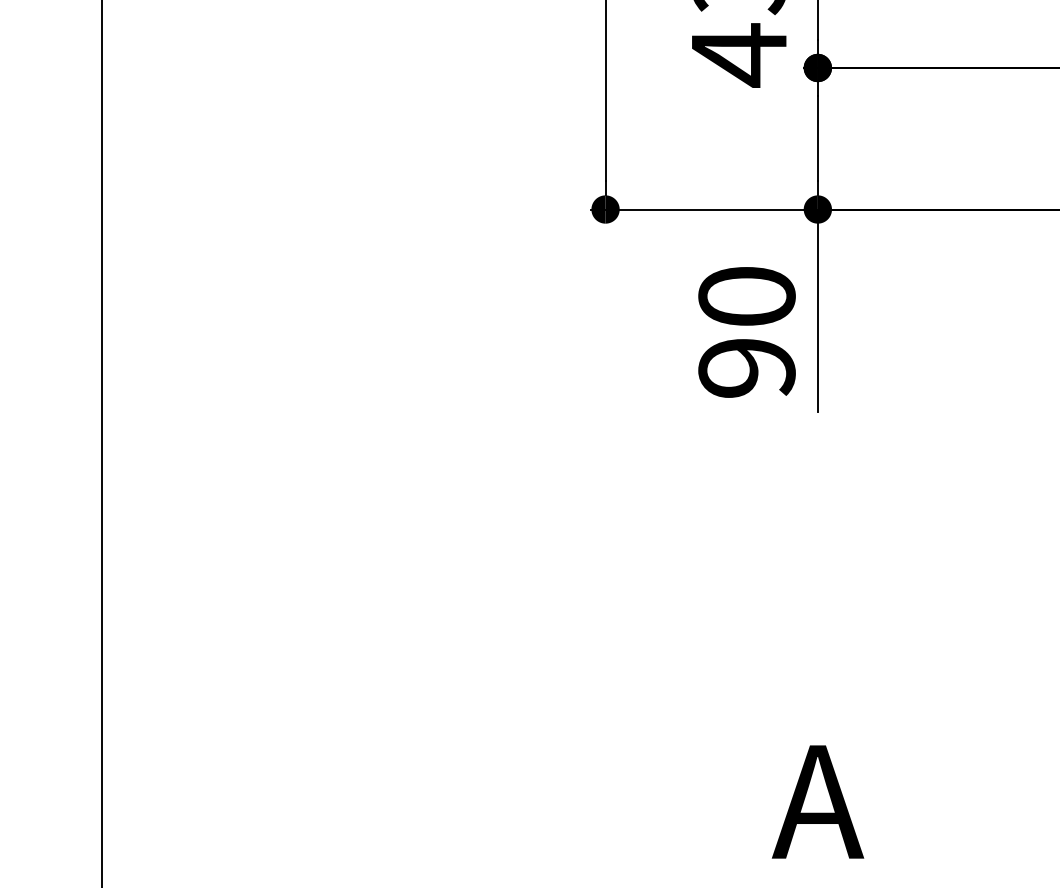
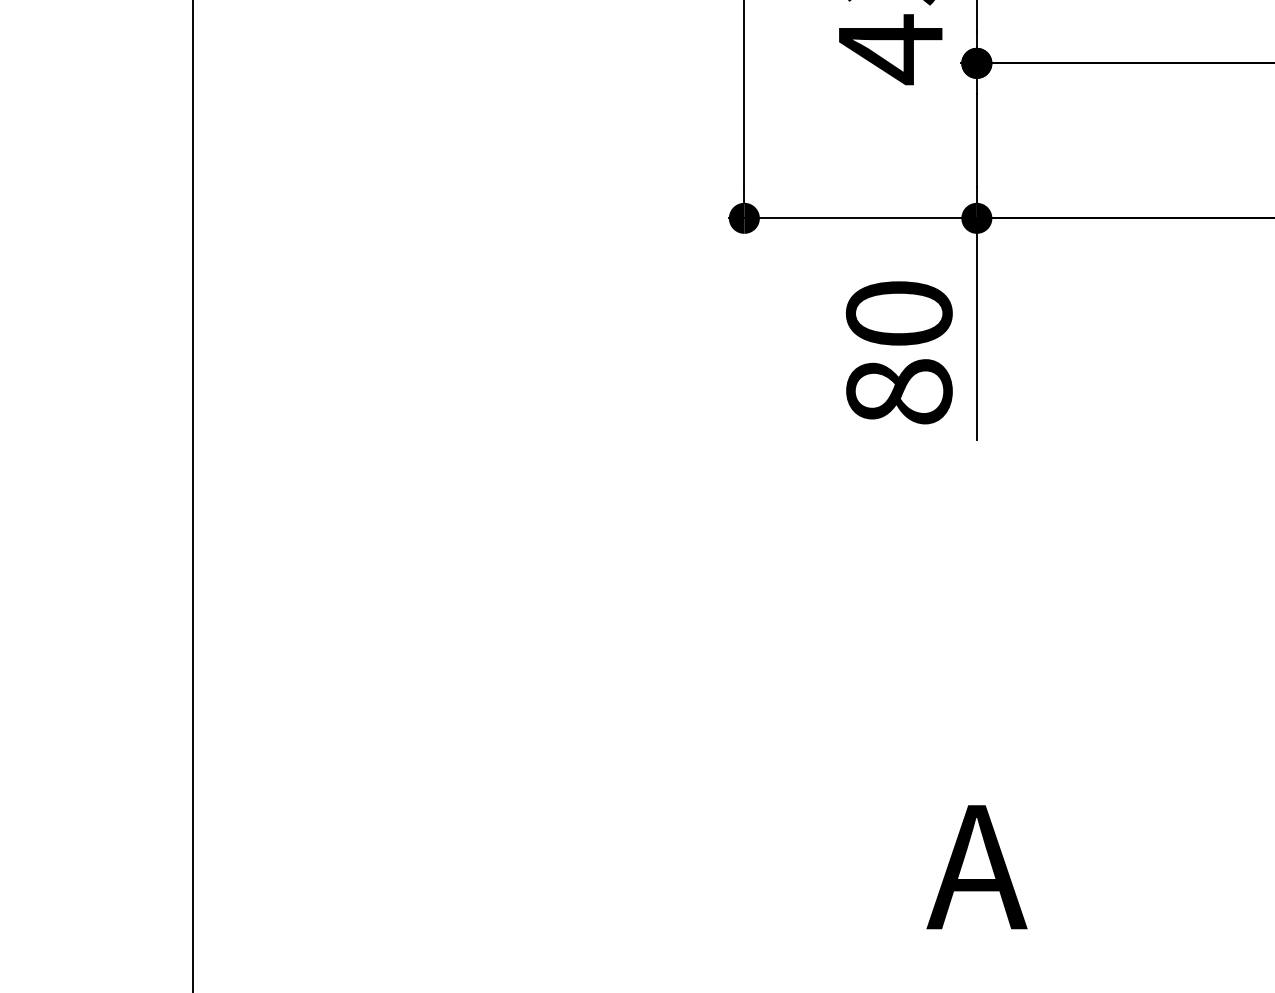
text: (746, 367) -> (898, 391), 90 -> 80

